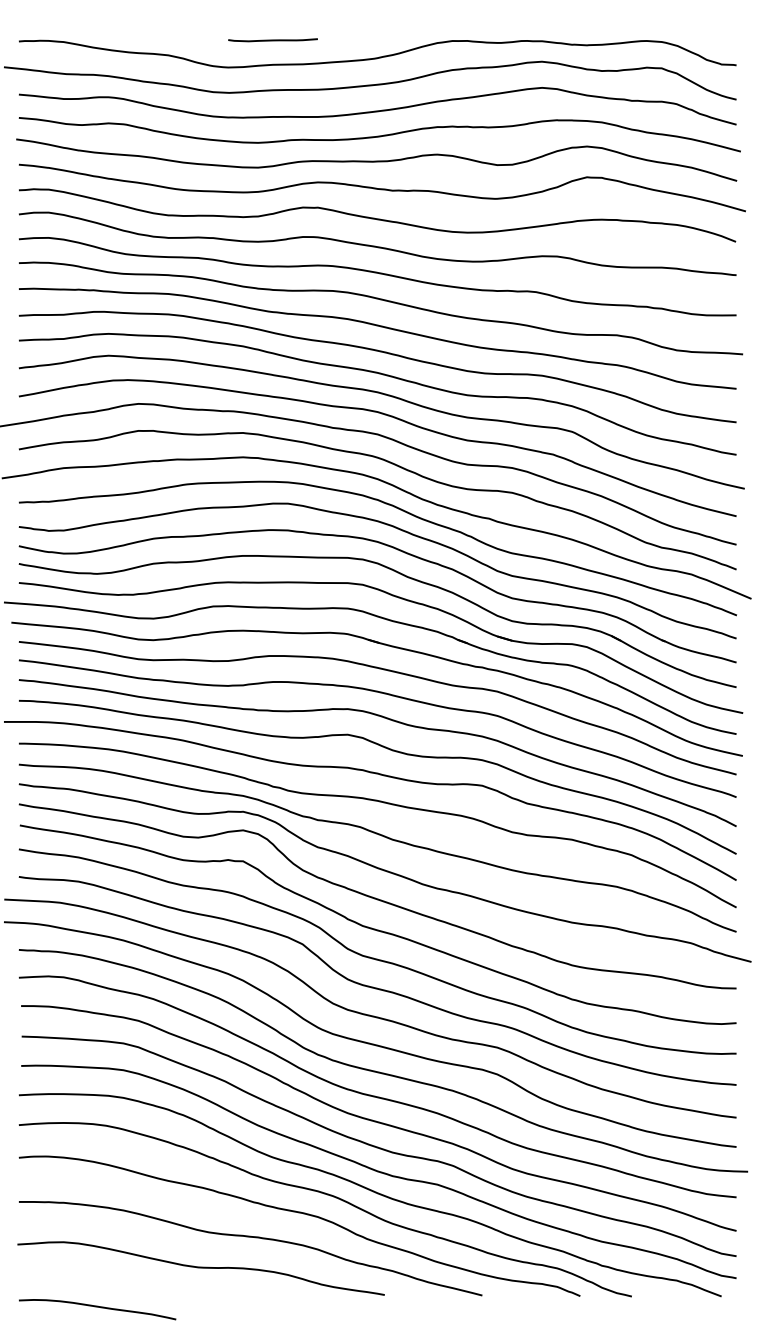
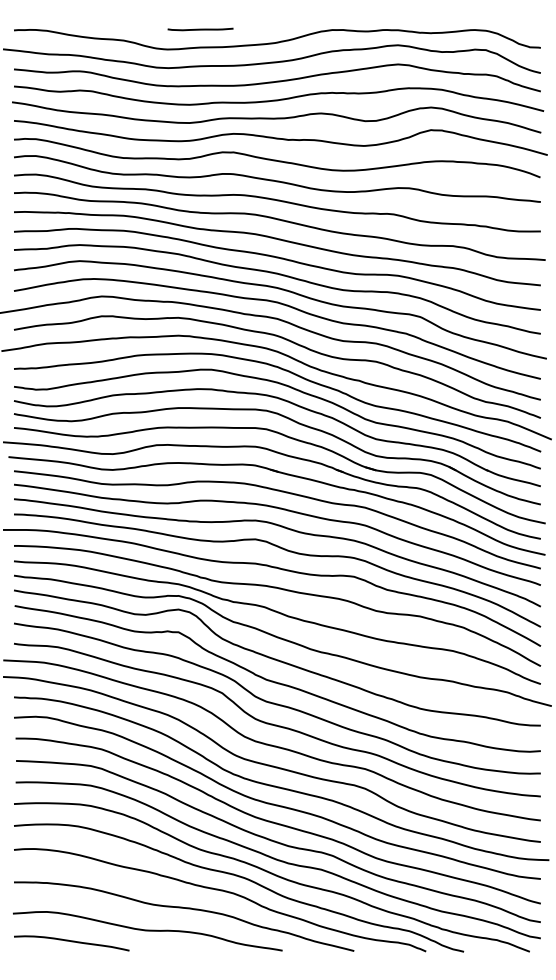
curve: (97, 1308) -> (71, 942), moved

